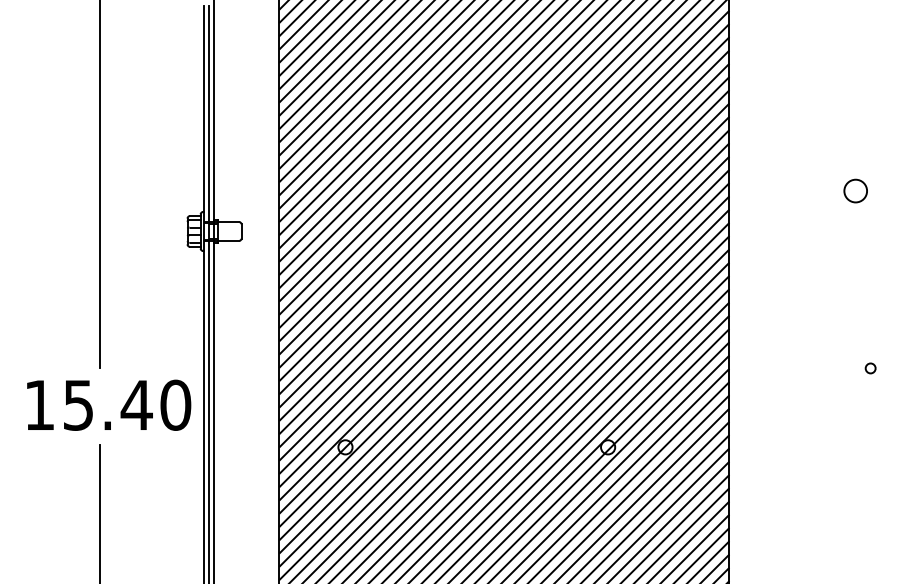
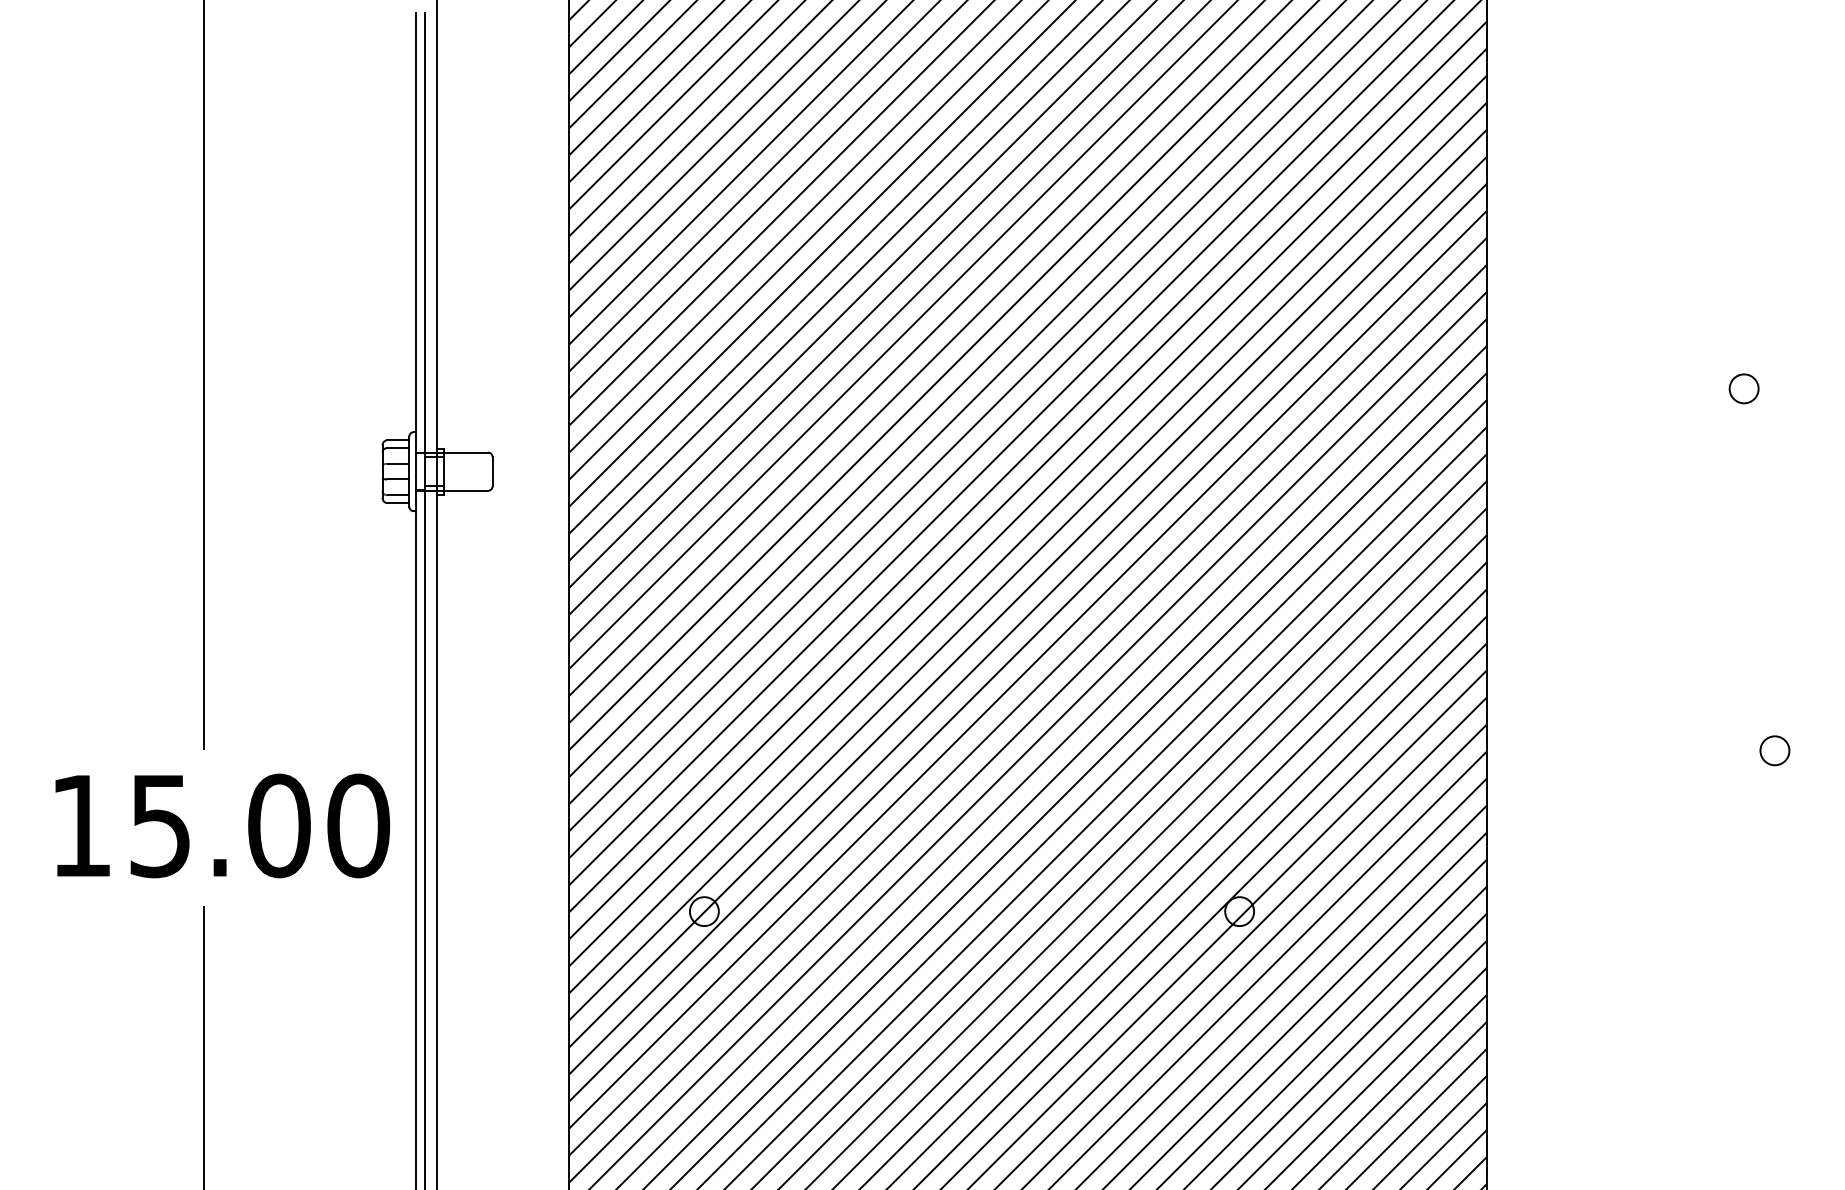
circle: (855, 190) -> (1743, 388), size x0.62
circle: (870, 368) -> (1774, 750), size x1.43
text: (136, 404) -> (278, 824), 15.40 -> 15.00

